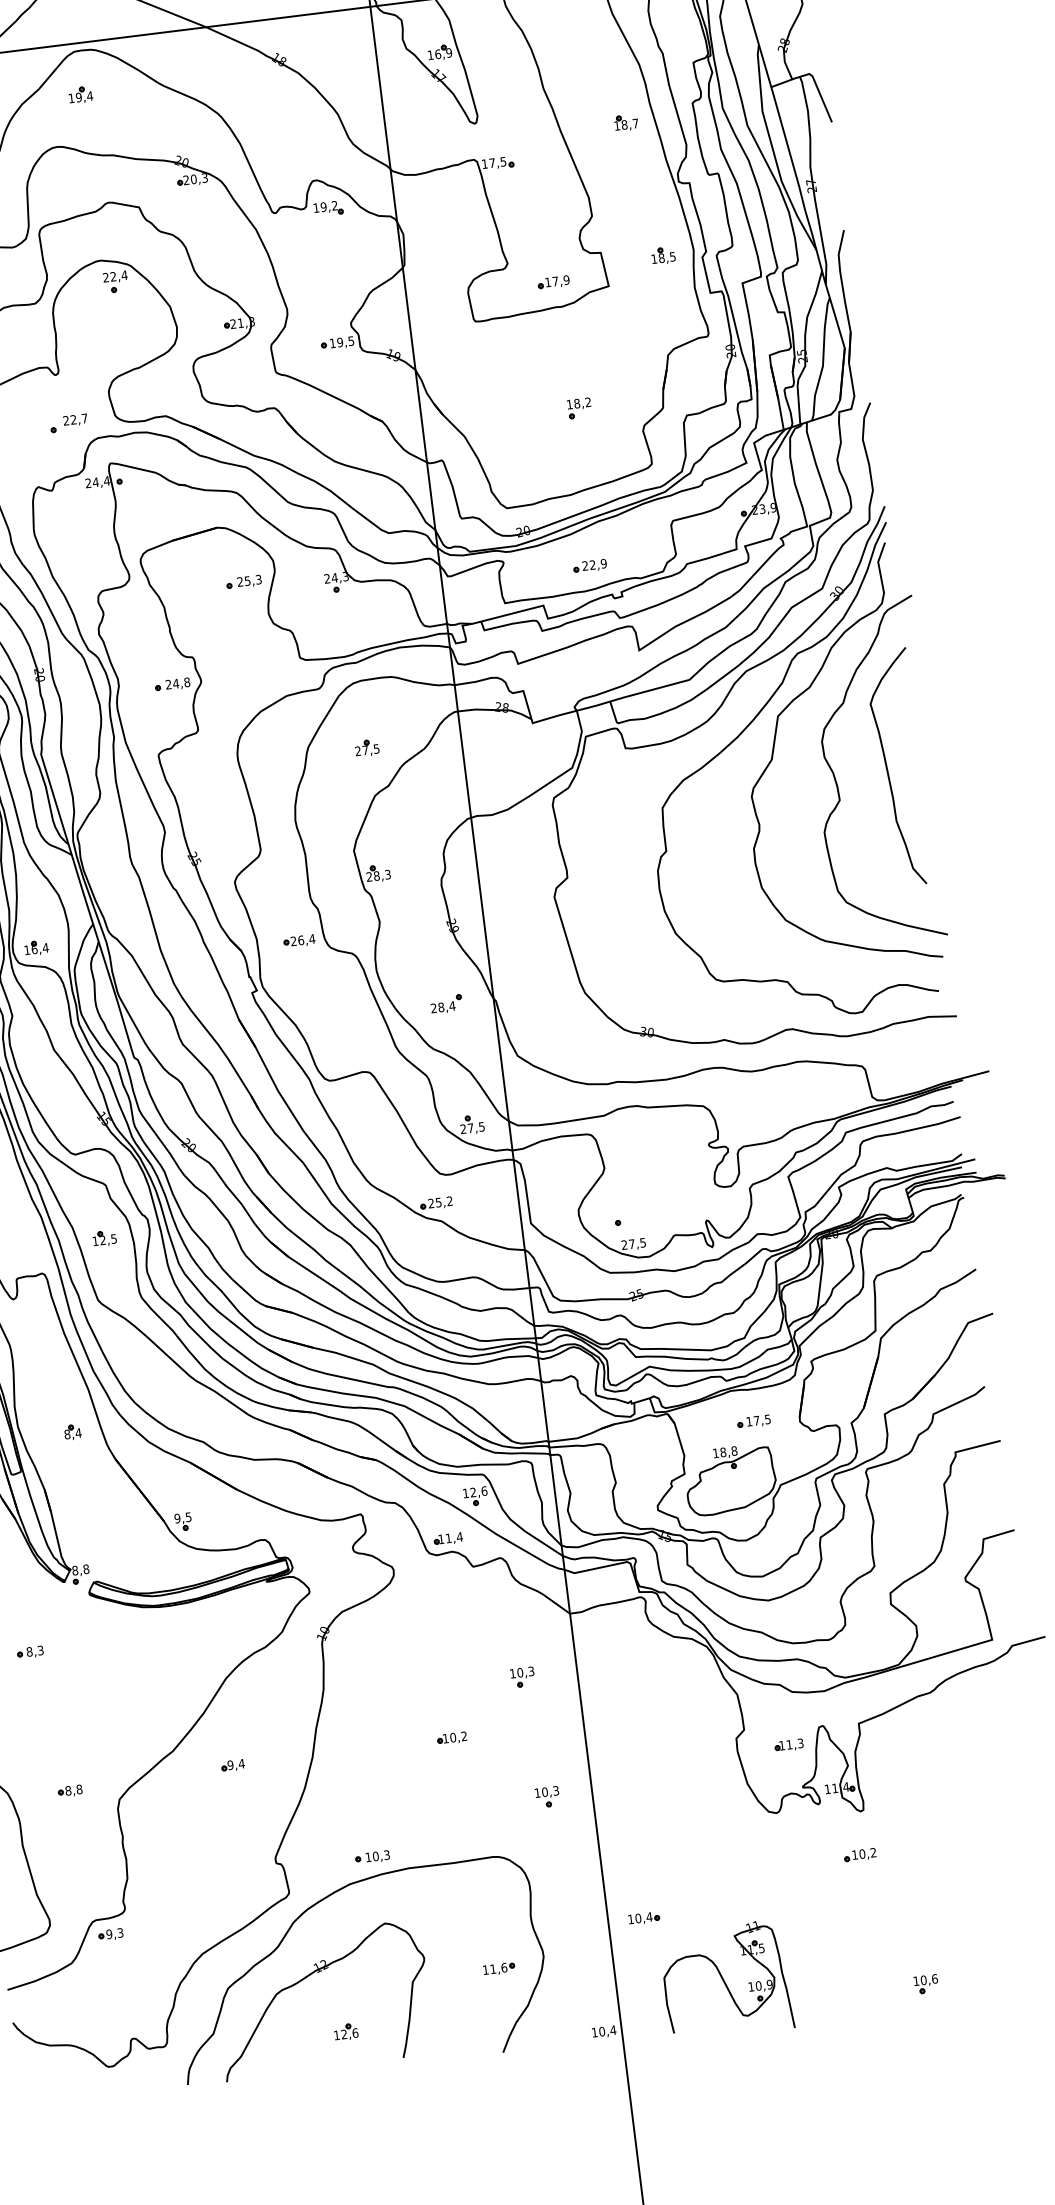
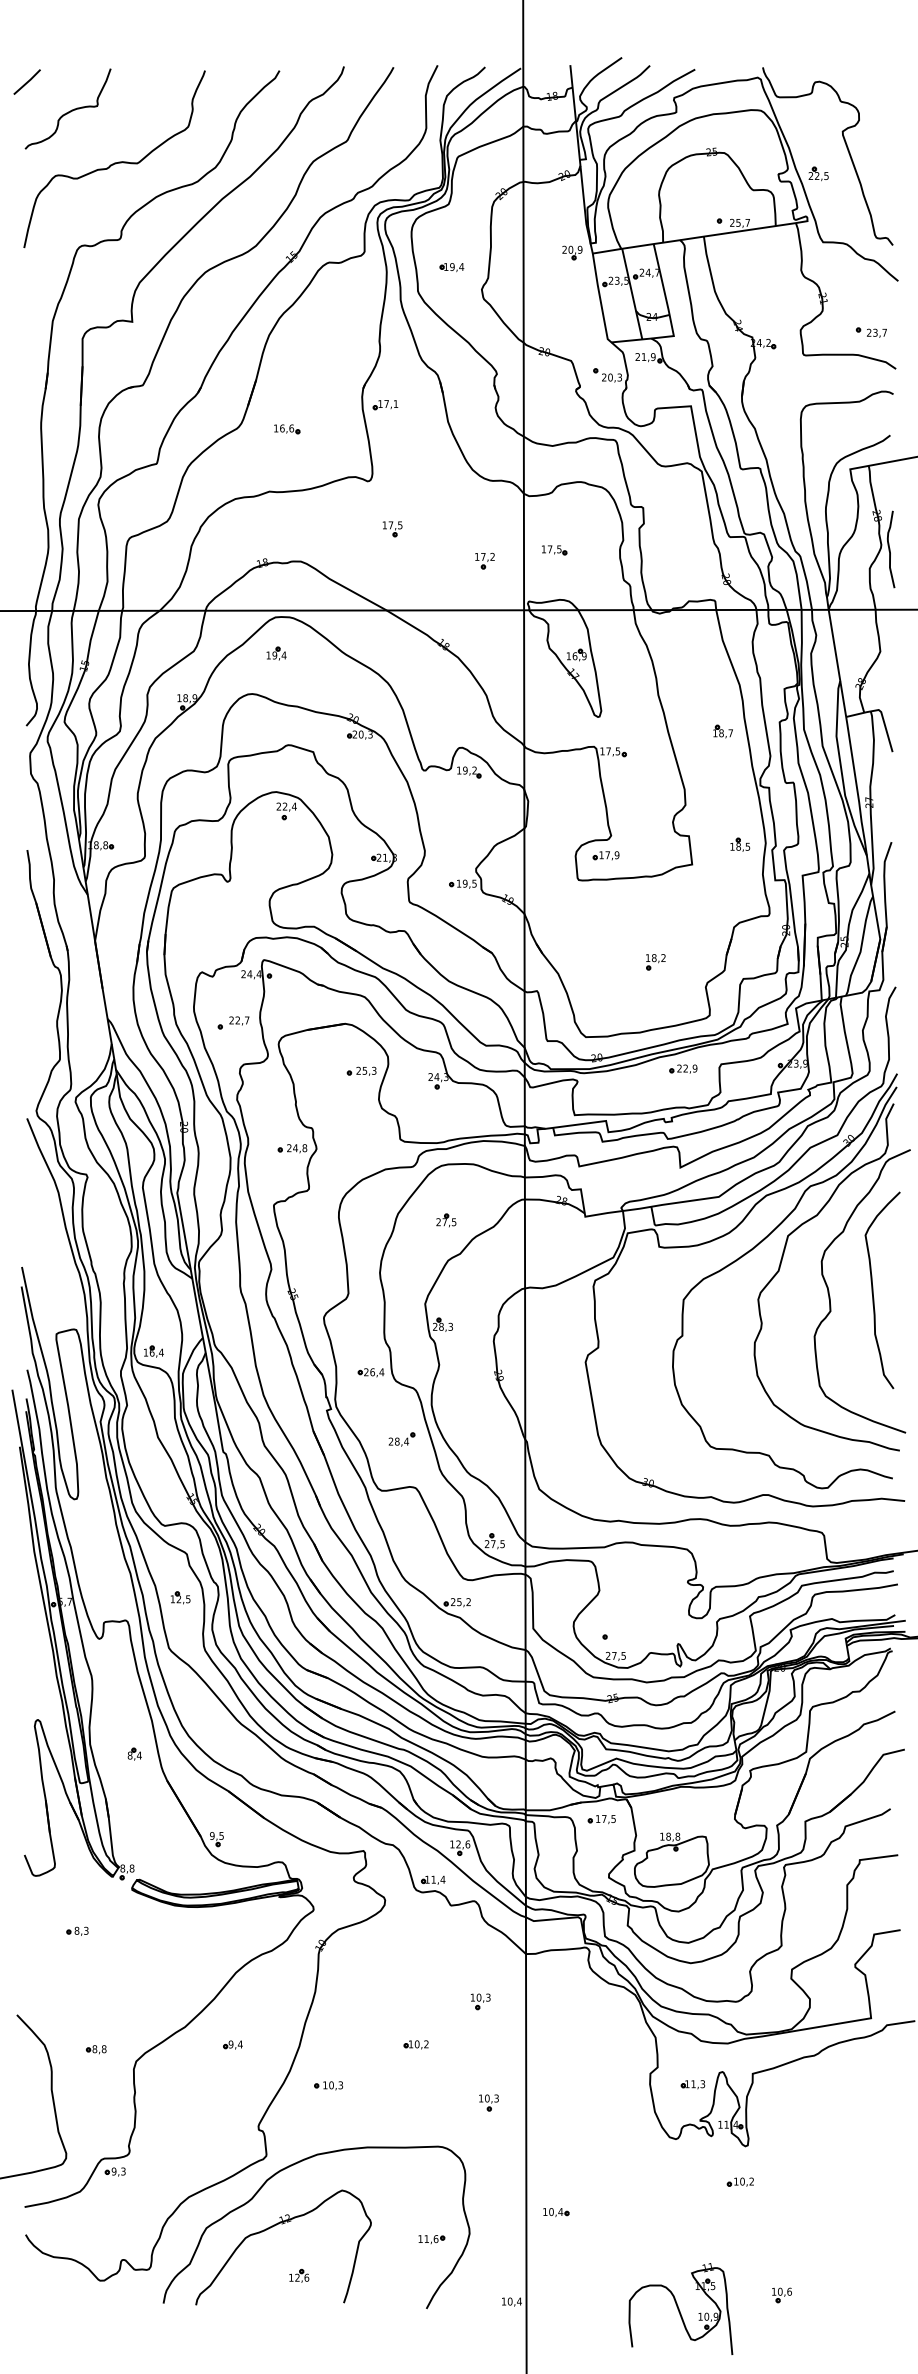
part: (552, 282) -> (605, 855), moved
part: (68, 422) -> (233, 1022), moved
part: (590, 565) -> (683, 1068), moved
part: (446, 1004) -> (401, 1439), moved
part: (753, 1421) -> (601, 1819), moved
part: (372, 1857) -> (328, 2085), moved
part: (726, 1979) -> (680, 2308), moved

